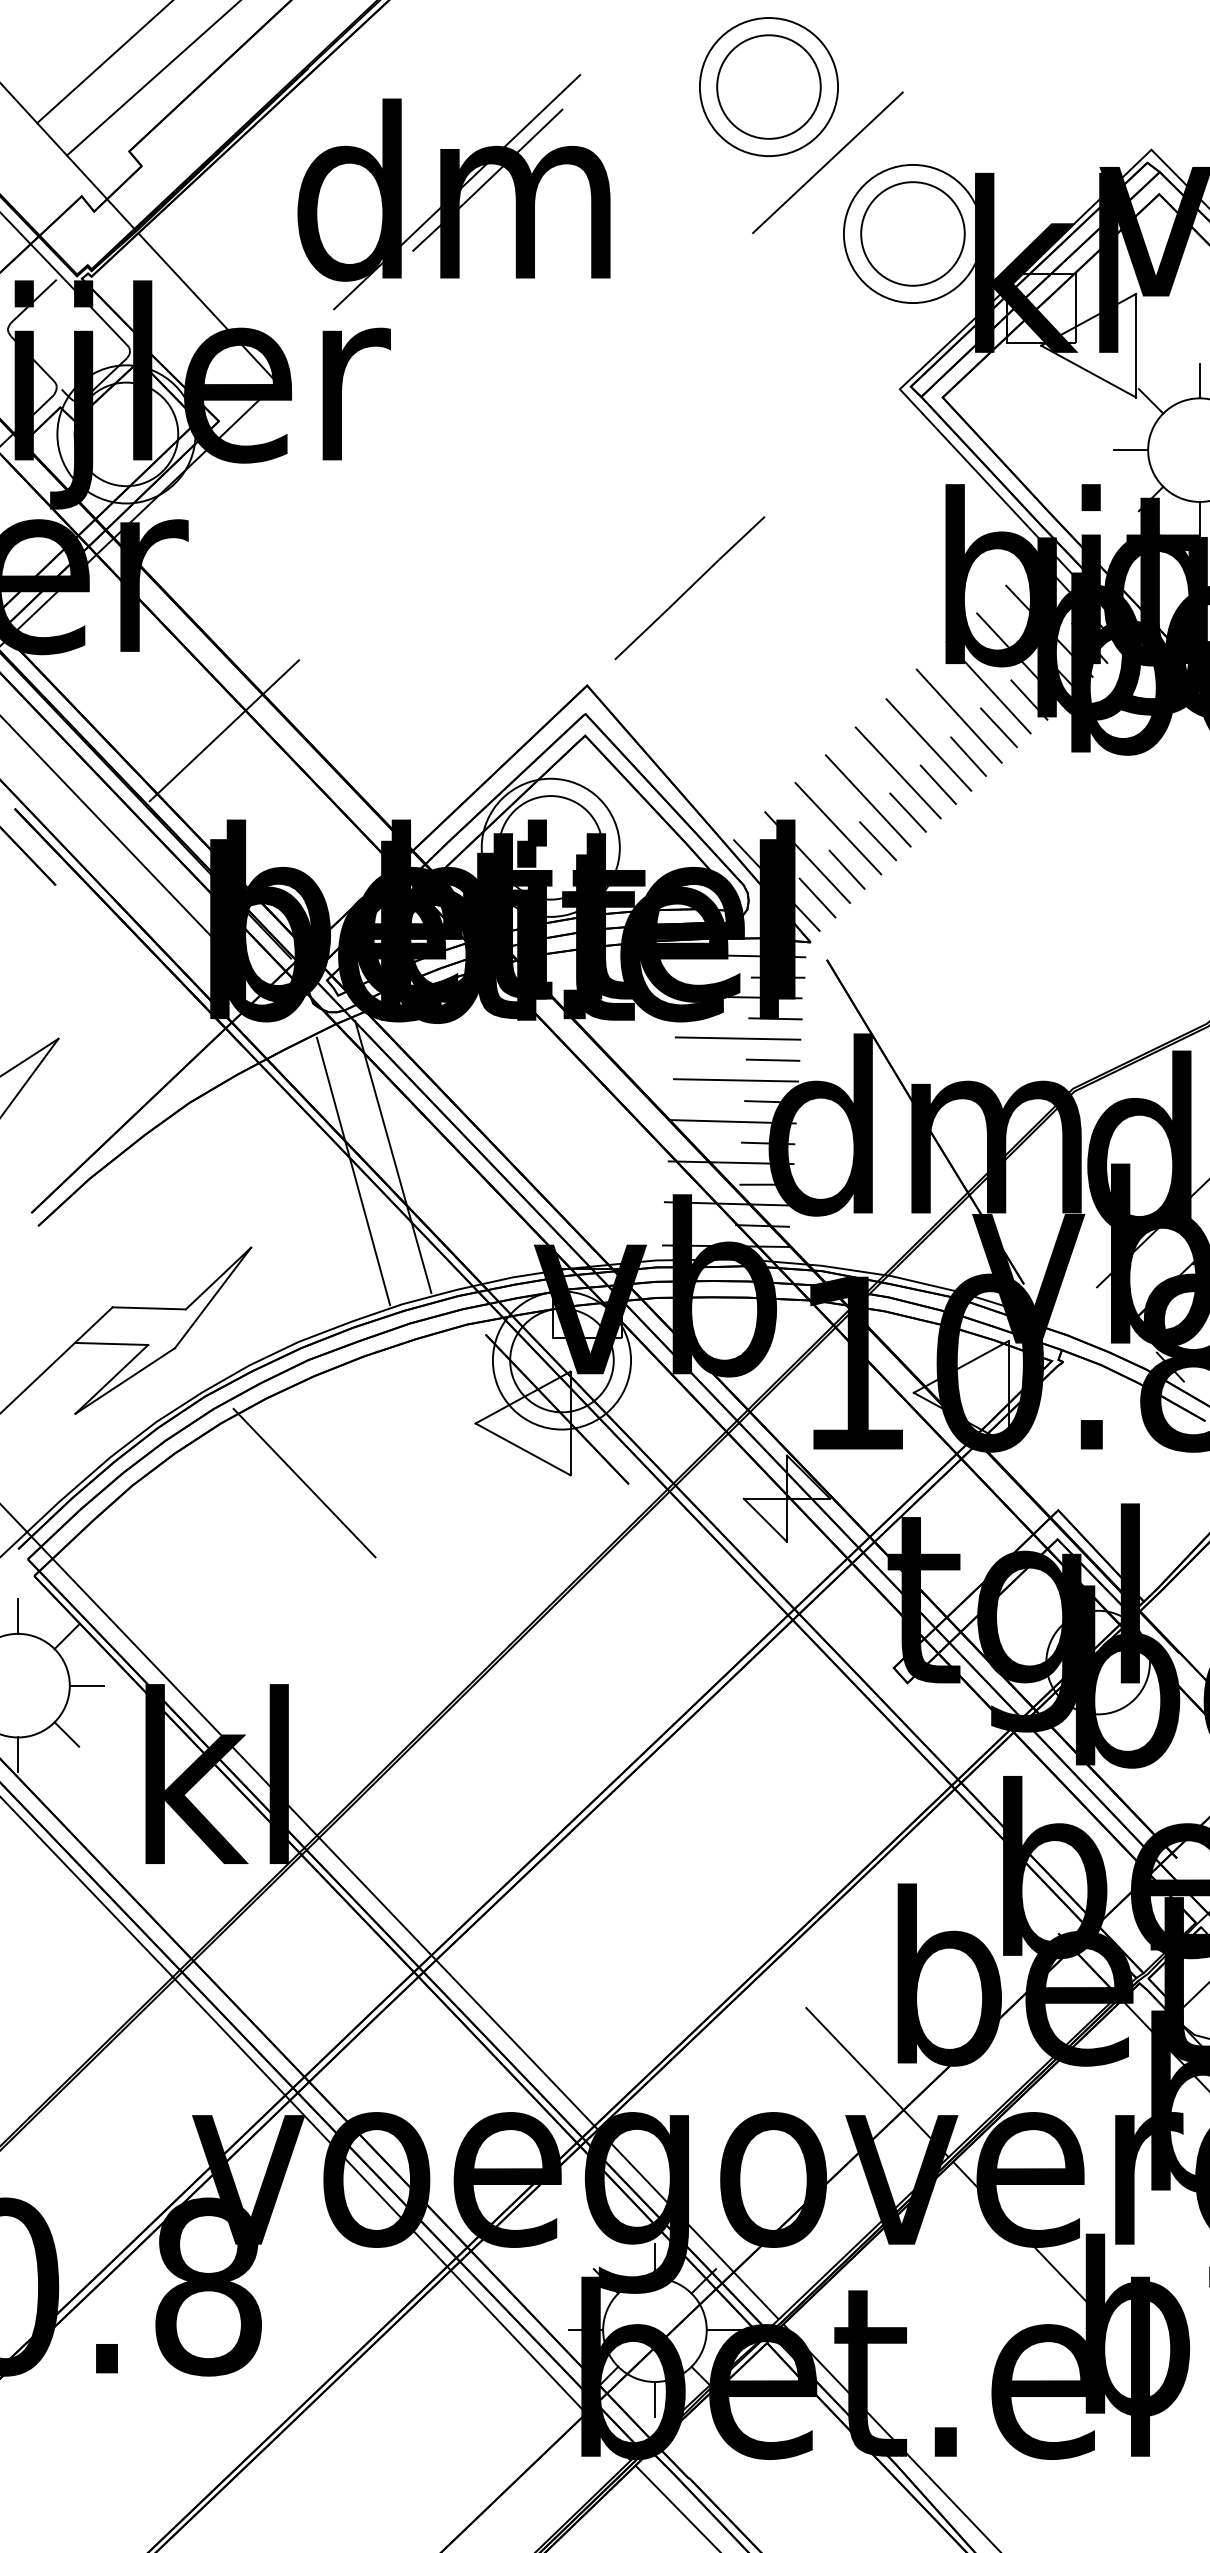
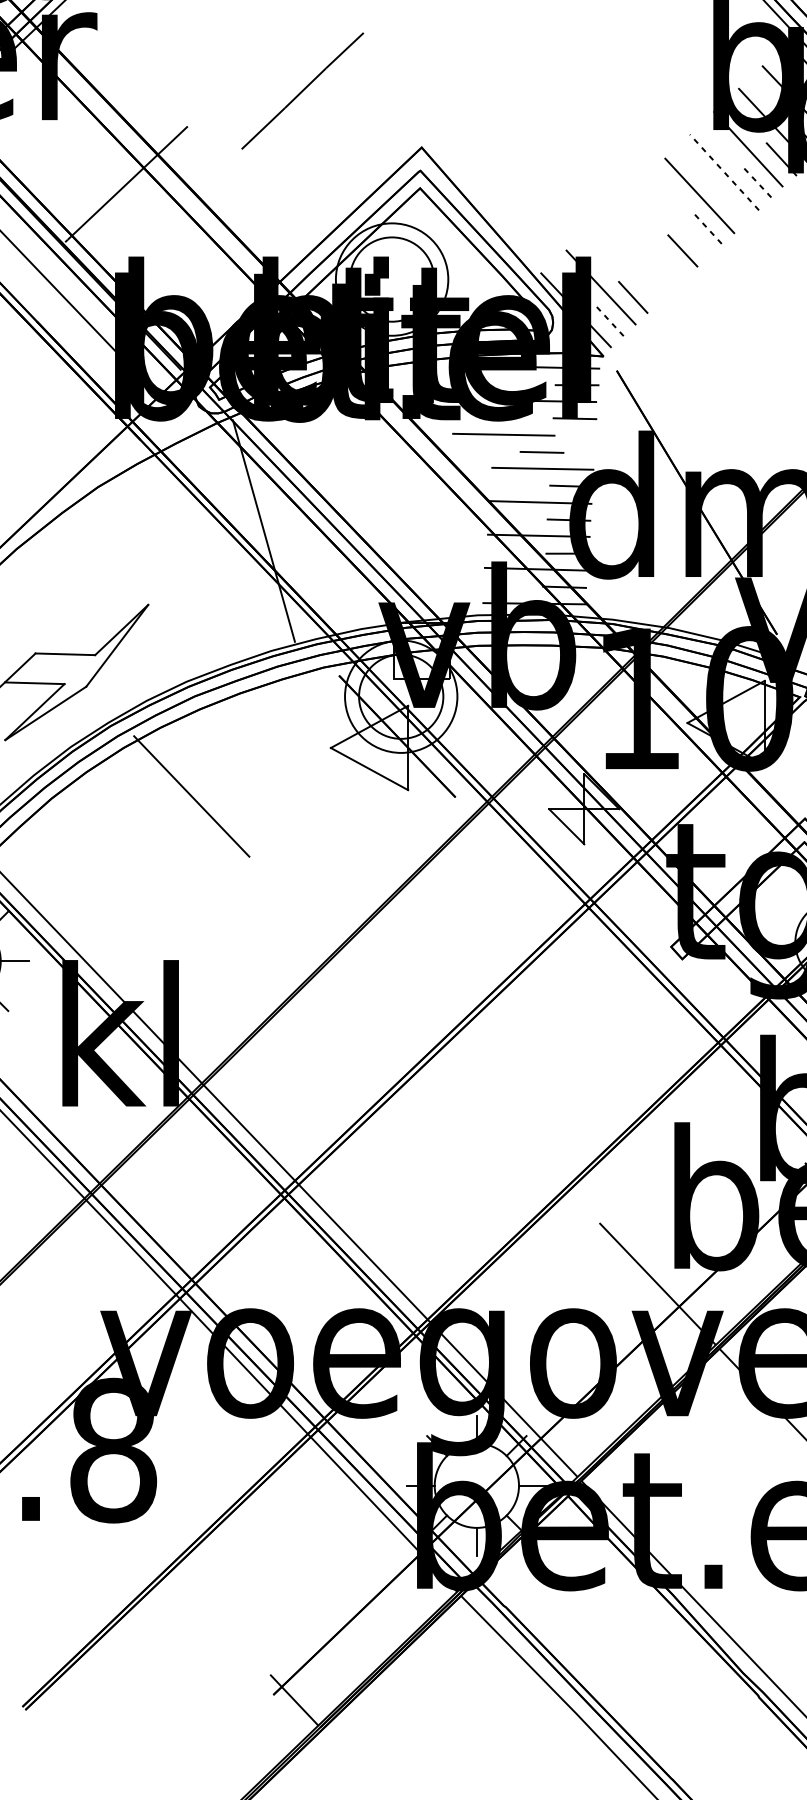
line: (689, 588) -> (302, 91), moved
line: (959, 716) -> (724, 172), solid -> dashed
line: (998, 727) -> (756, 181), solid -> dashed
line: (968, 756) -> (731, 205), removed
line: (897, 772) -> (674, 218), removed
line: (938, 784) -> (707, 228), solid -> dashed
line: (867, 800) -> (649, 241), removed
line: (838, 828) -> (626, 263), removed
line: (878, 841) -> (658, 274), removed
line: (817, 897) -> (609, 319), solid -> dashed
line: (737, 1038) -> (503, 434), moved
line: (772, 1059) -> (541, 451), moved
line: (353, 1171) -> (231, 542), removed

